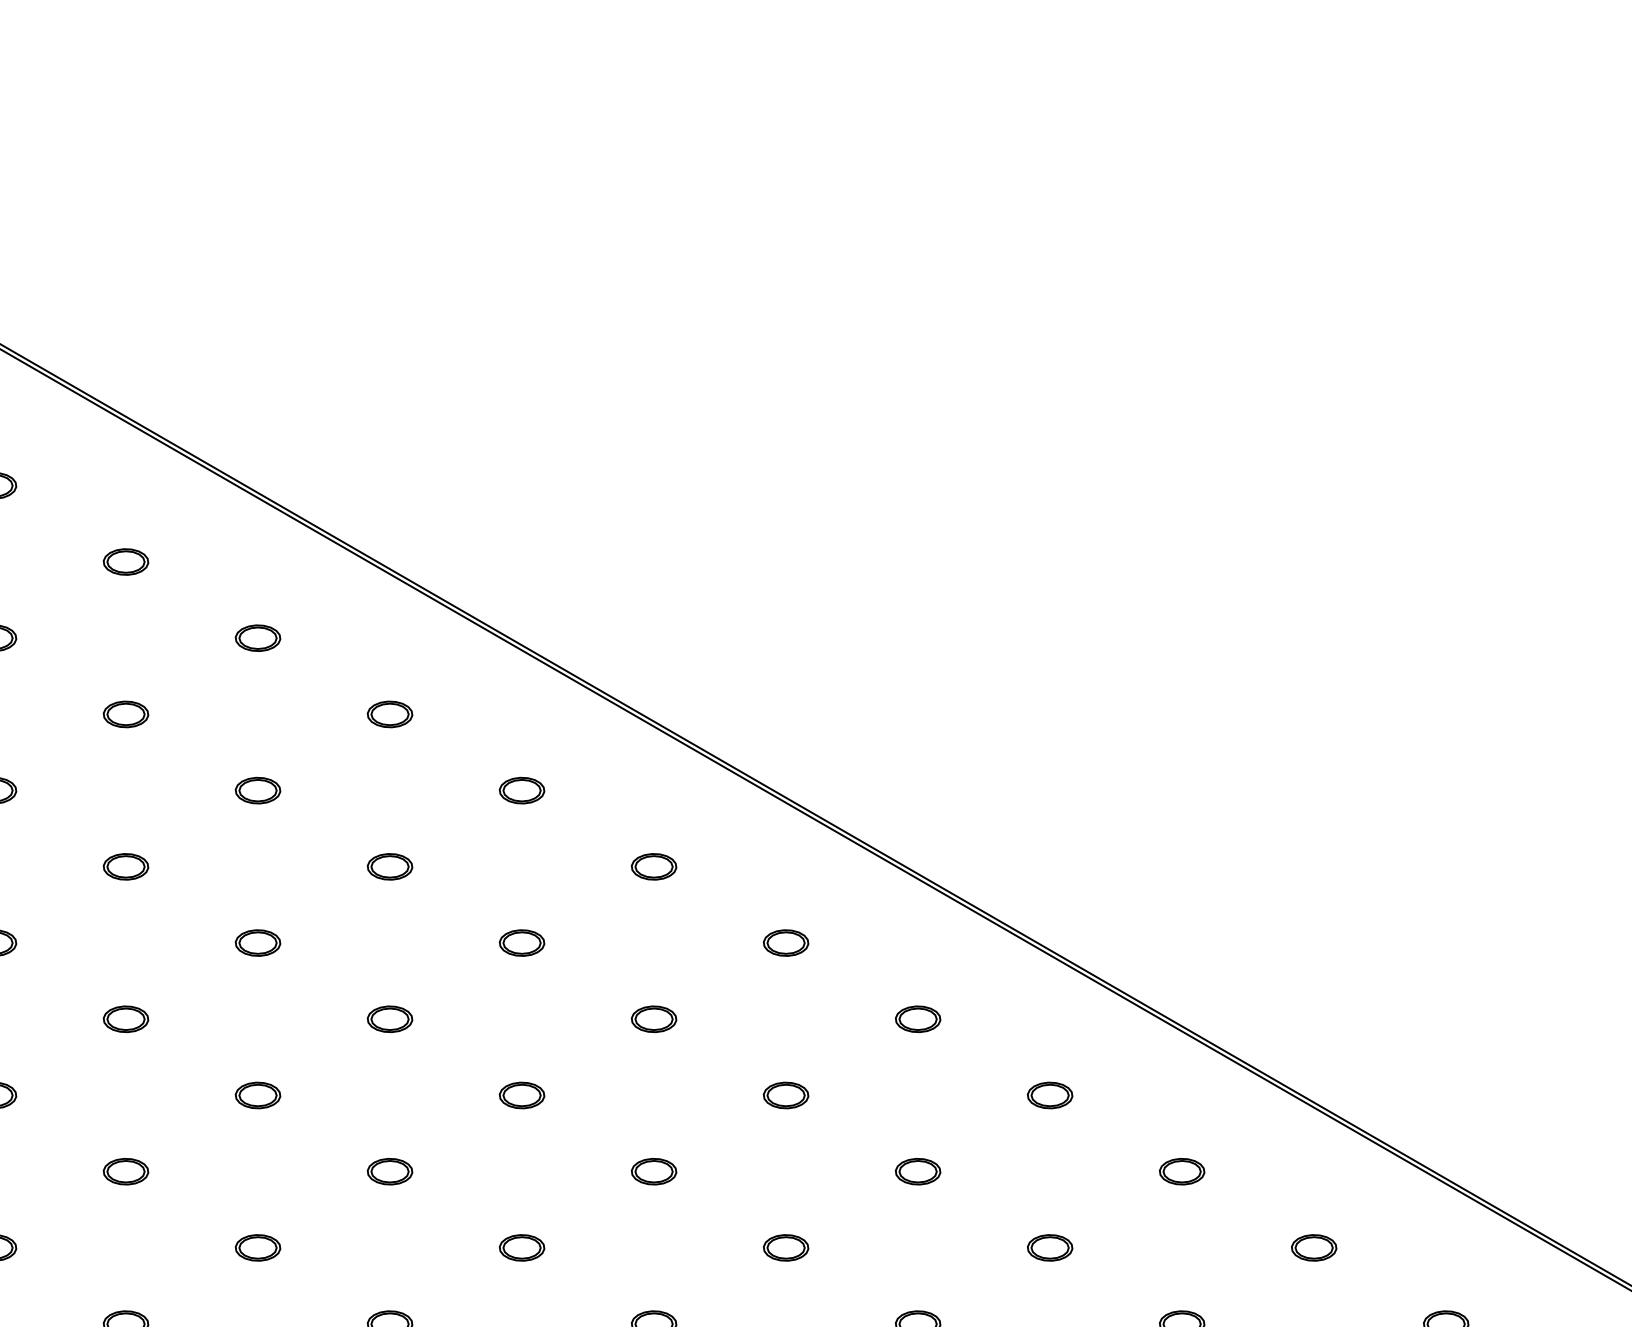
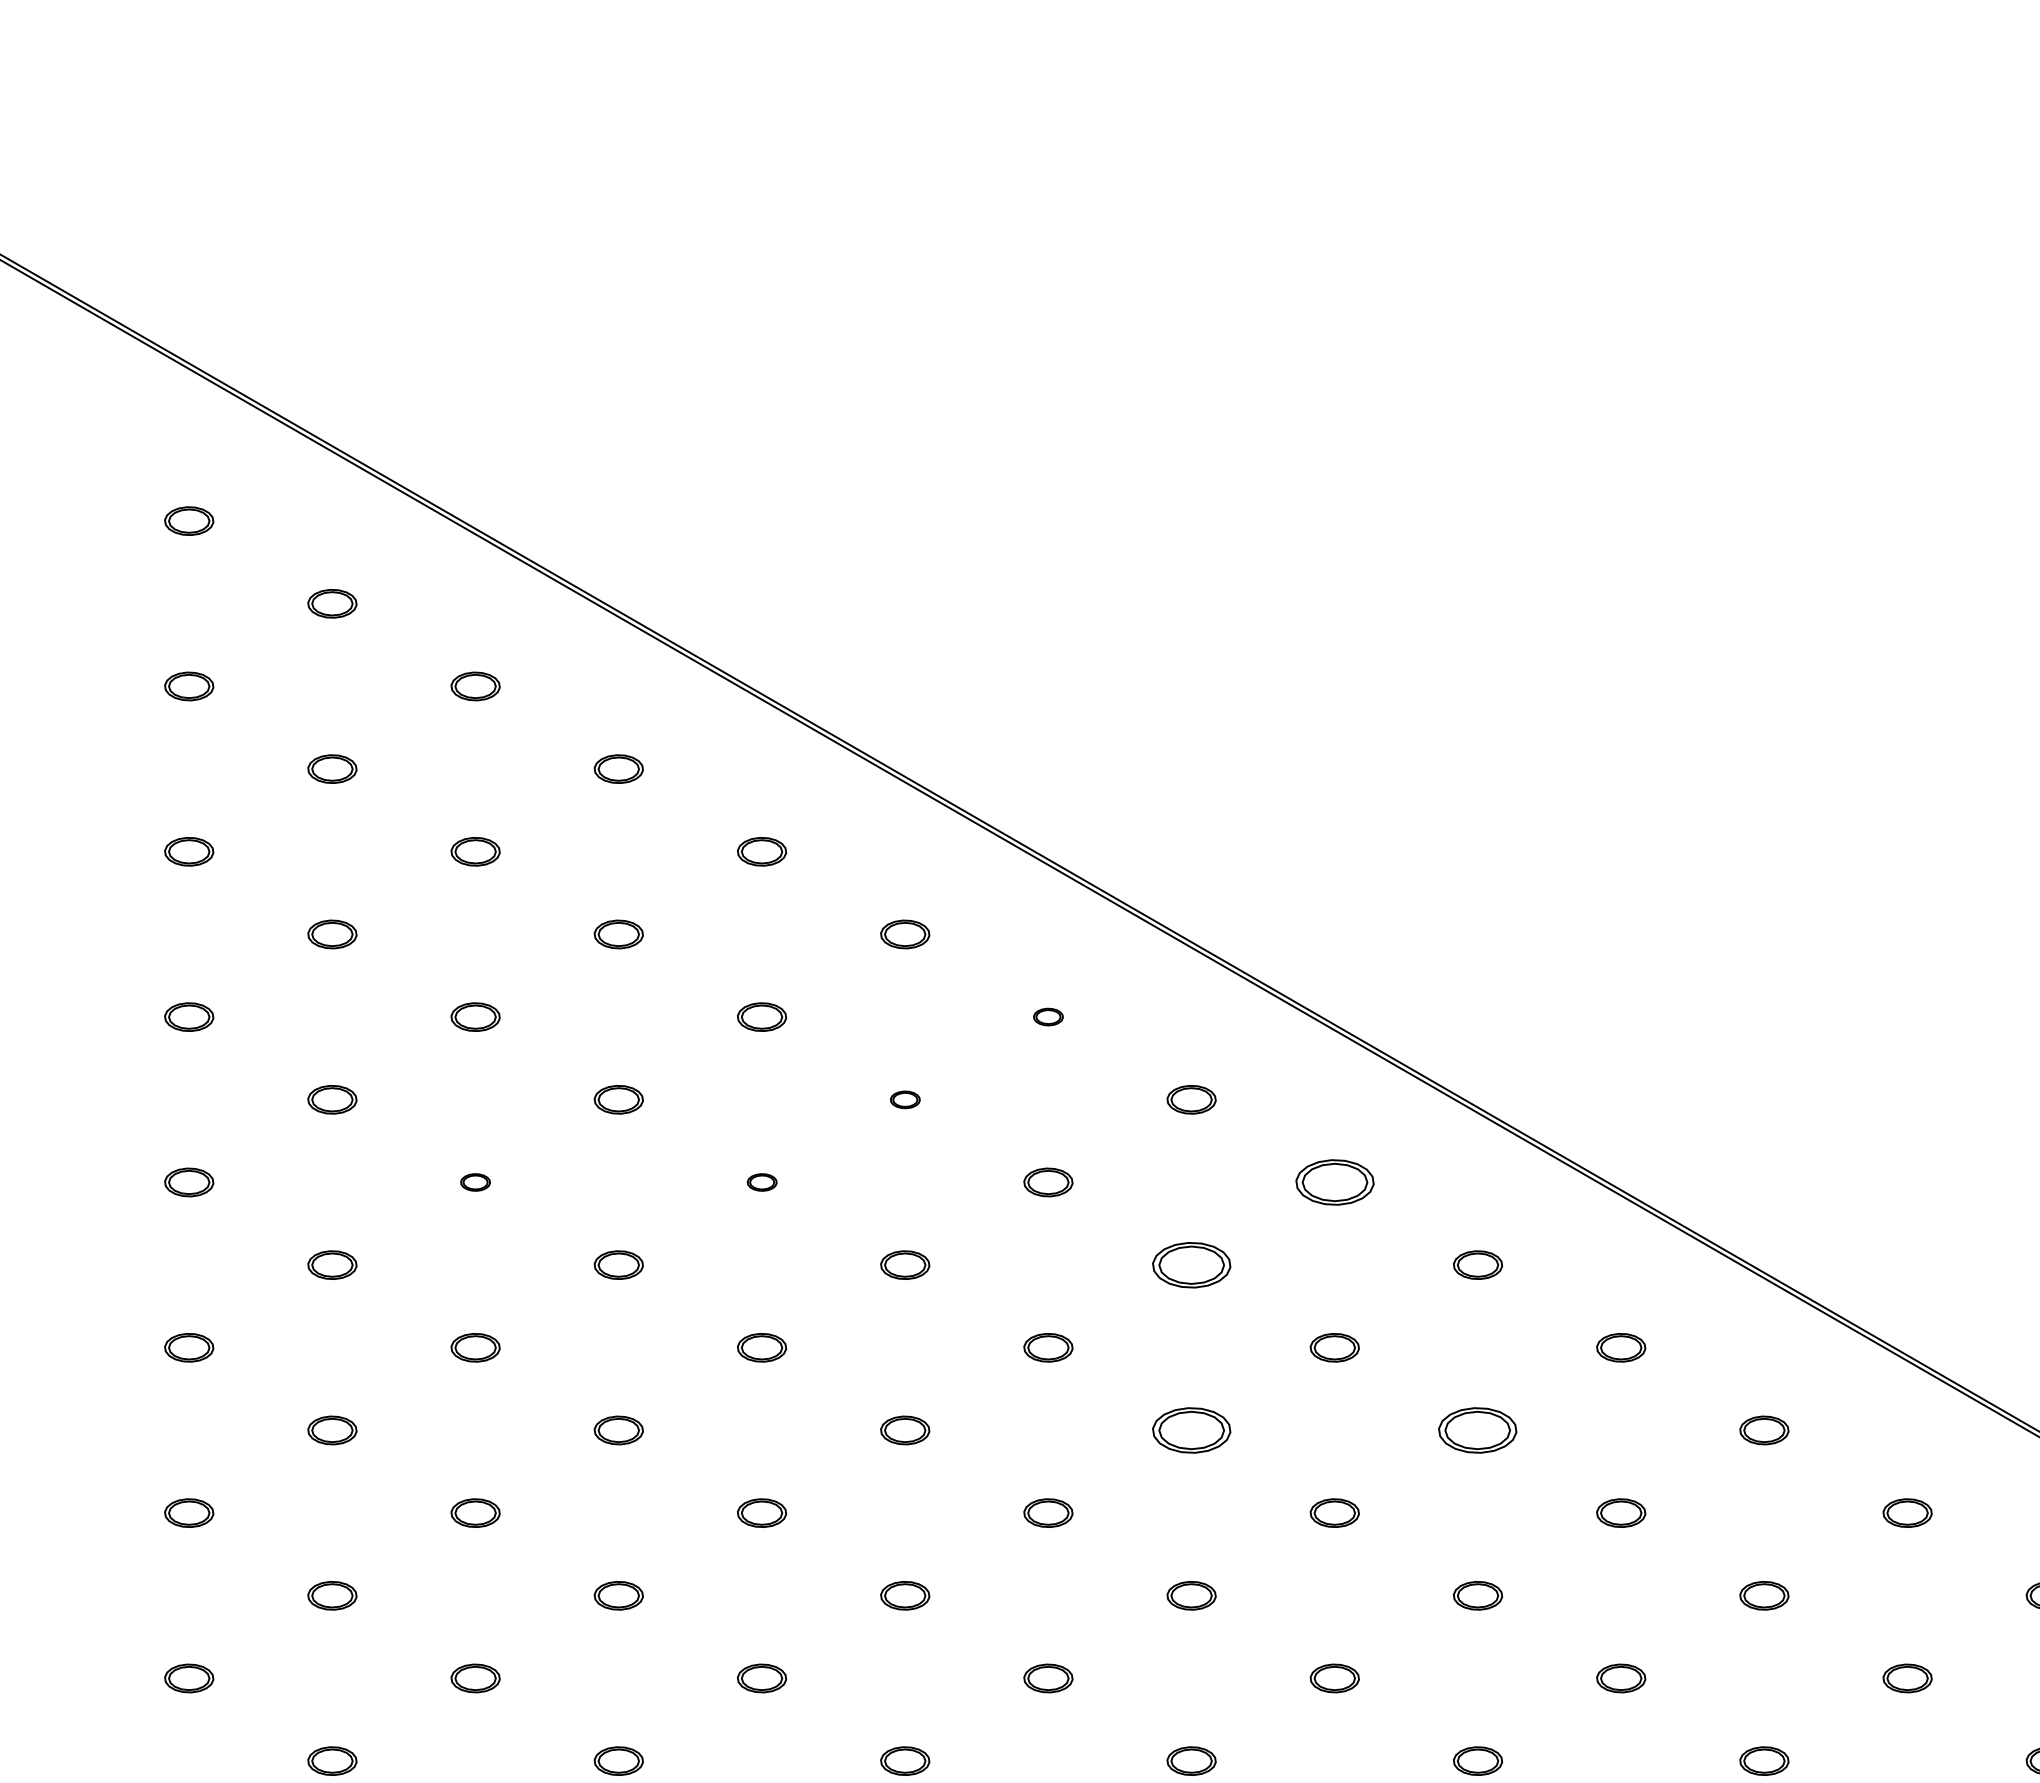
part: (654, 866) -> (1048, 1016), size x0.6
part: (522, 942) -> (905, 1099), size x0.6
part: (125, 1019) -> (475, 1182), size x0.6
part: (390, 1019) -> (762, 1182), size x0.6
part: (917, 1019) -> (1334, 1182), size x1.6
part: (785, 1094) -> (1191, 1264), size x1.6
part: (785, 1247) -> (1191, 1430), size x1.6
part: (1050, 1247) -> (1478, 1430), size x1.6

